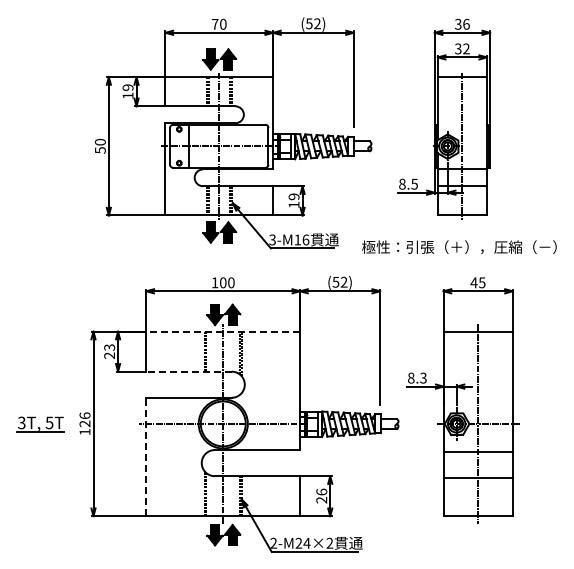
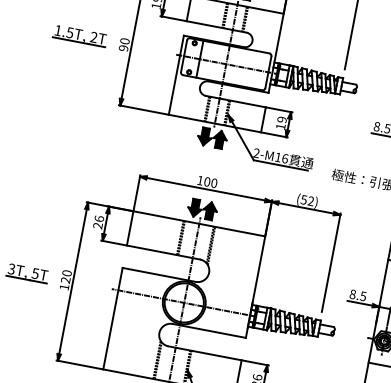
part: (48, 145) -> (79, 35), added
text: (99, 150) -> (122, 48), 50 -> 90
text: (272, 240) -> (256, 153), 3-M16 -> 2-M16
line: (223, 331) -> (199, 223), dashed -> solid
text: (109, 347) -> (99, 218), 23 -> 26
line: (189, 371) -> (163, 252), dashed -> solid
text: (423, 376) -> (363, 295), 8.3 -> 8.5
text: (84, 415) -> (66, 273), 126 -> 120
line: (146, 456) -> (113, 318), dashed -> solid

